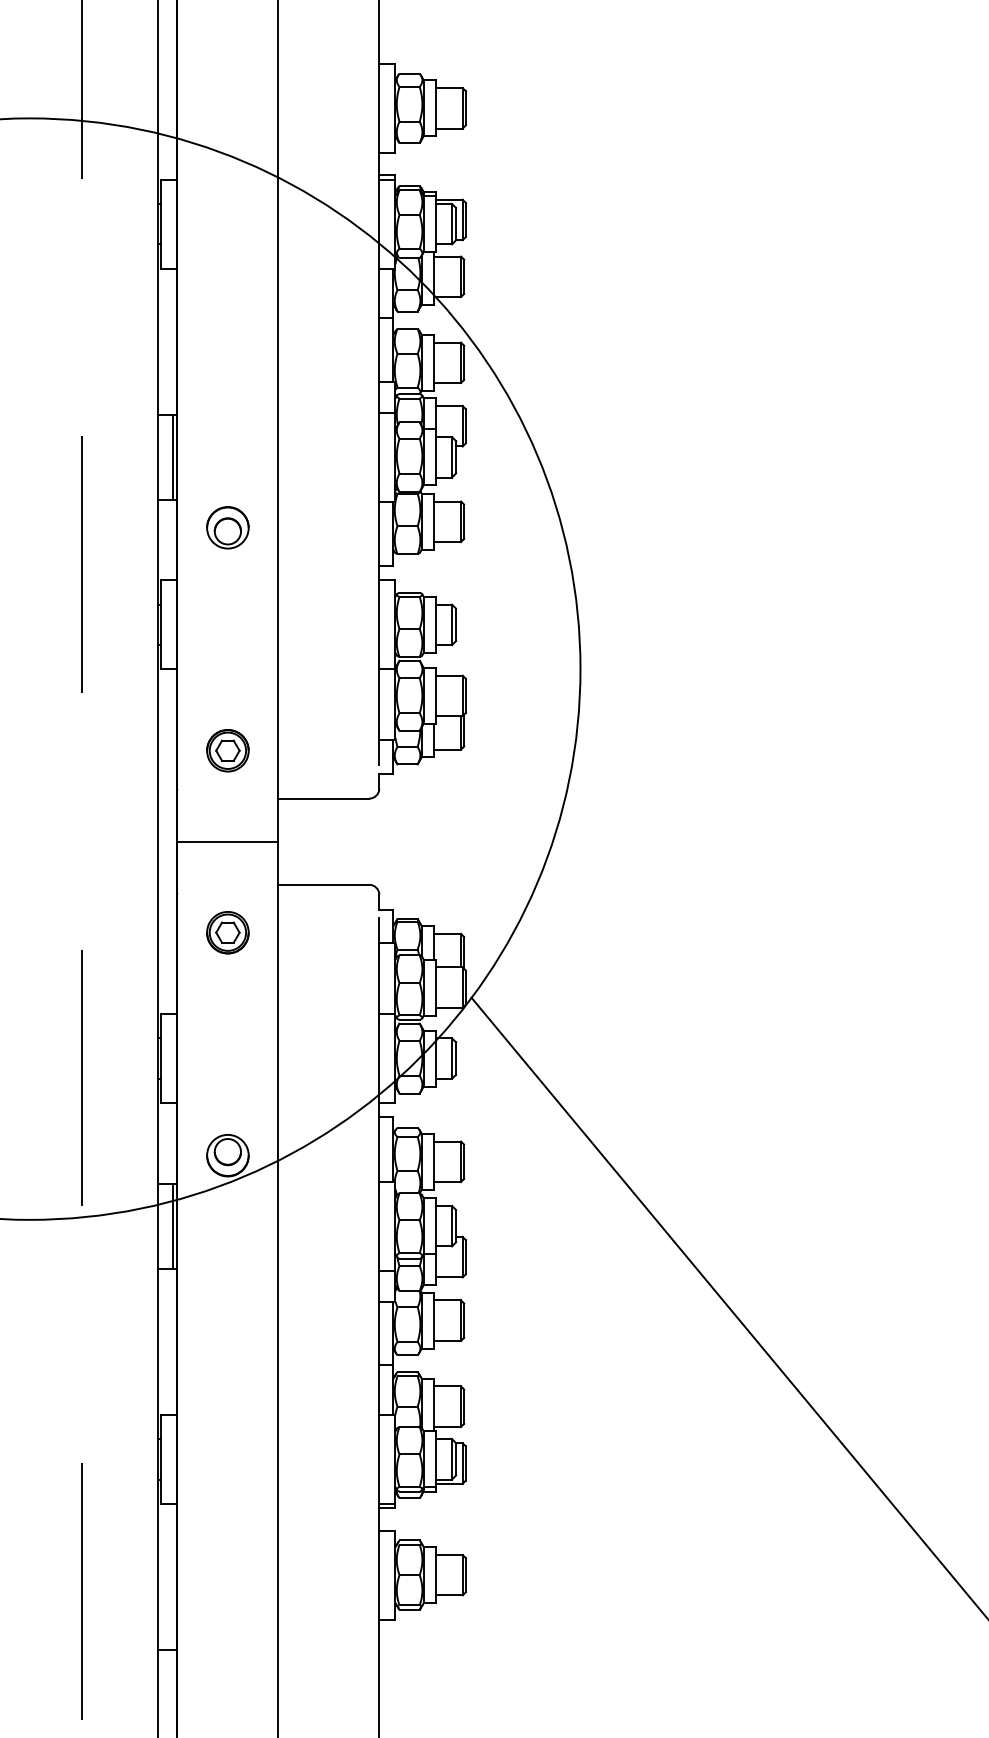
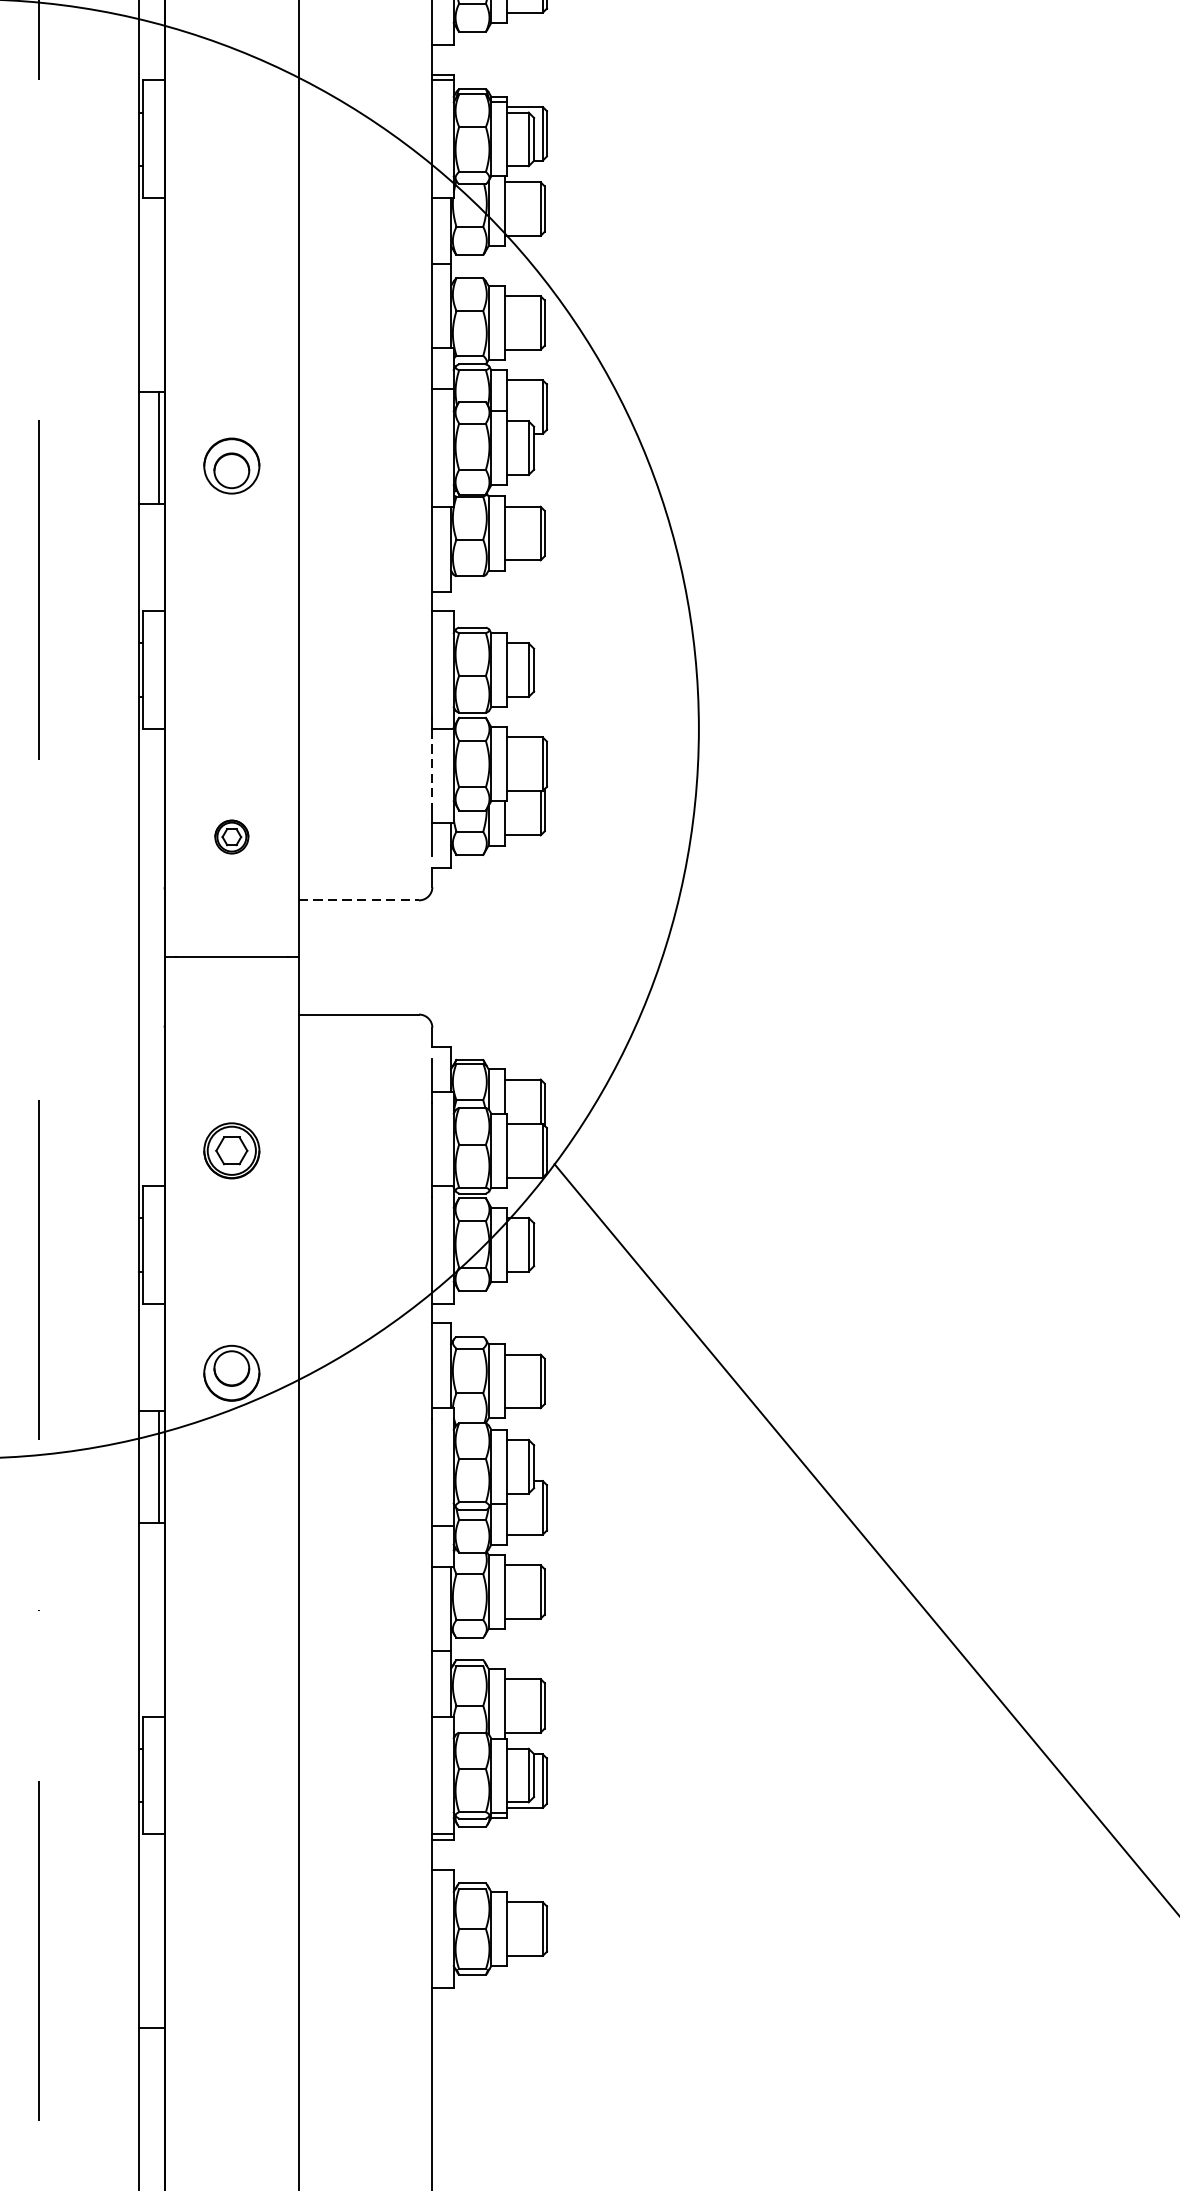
part: (227, 527) -> (231, 465), moved
line: (379, 700) -> (432, 770), solid -> dashed
part: (227, 750) -> (231, 836), size x0.6
line: (324, 798) -> (359, 900), solid -> dashed
part: (227, 932) -> (231, 1150), moved

